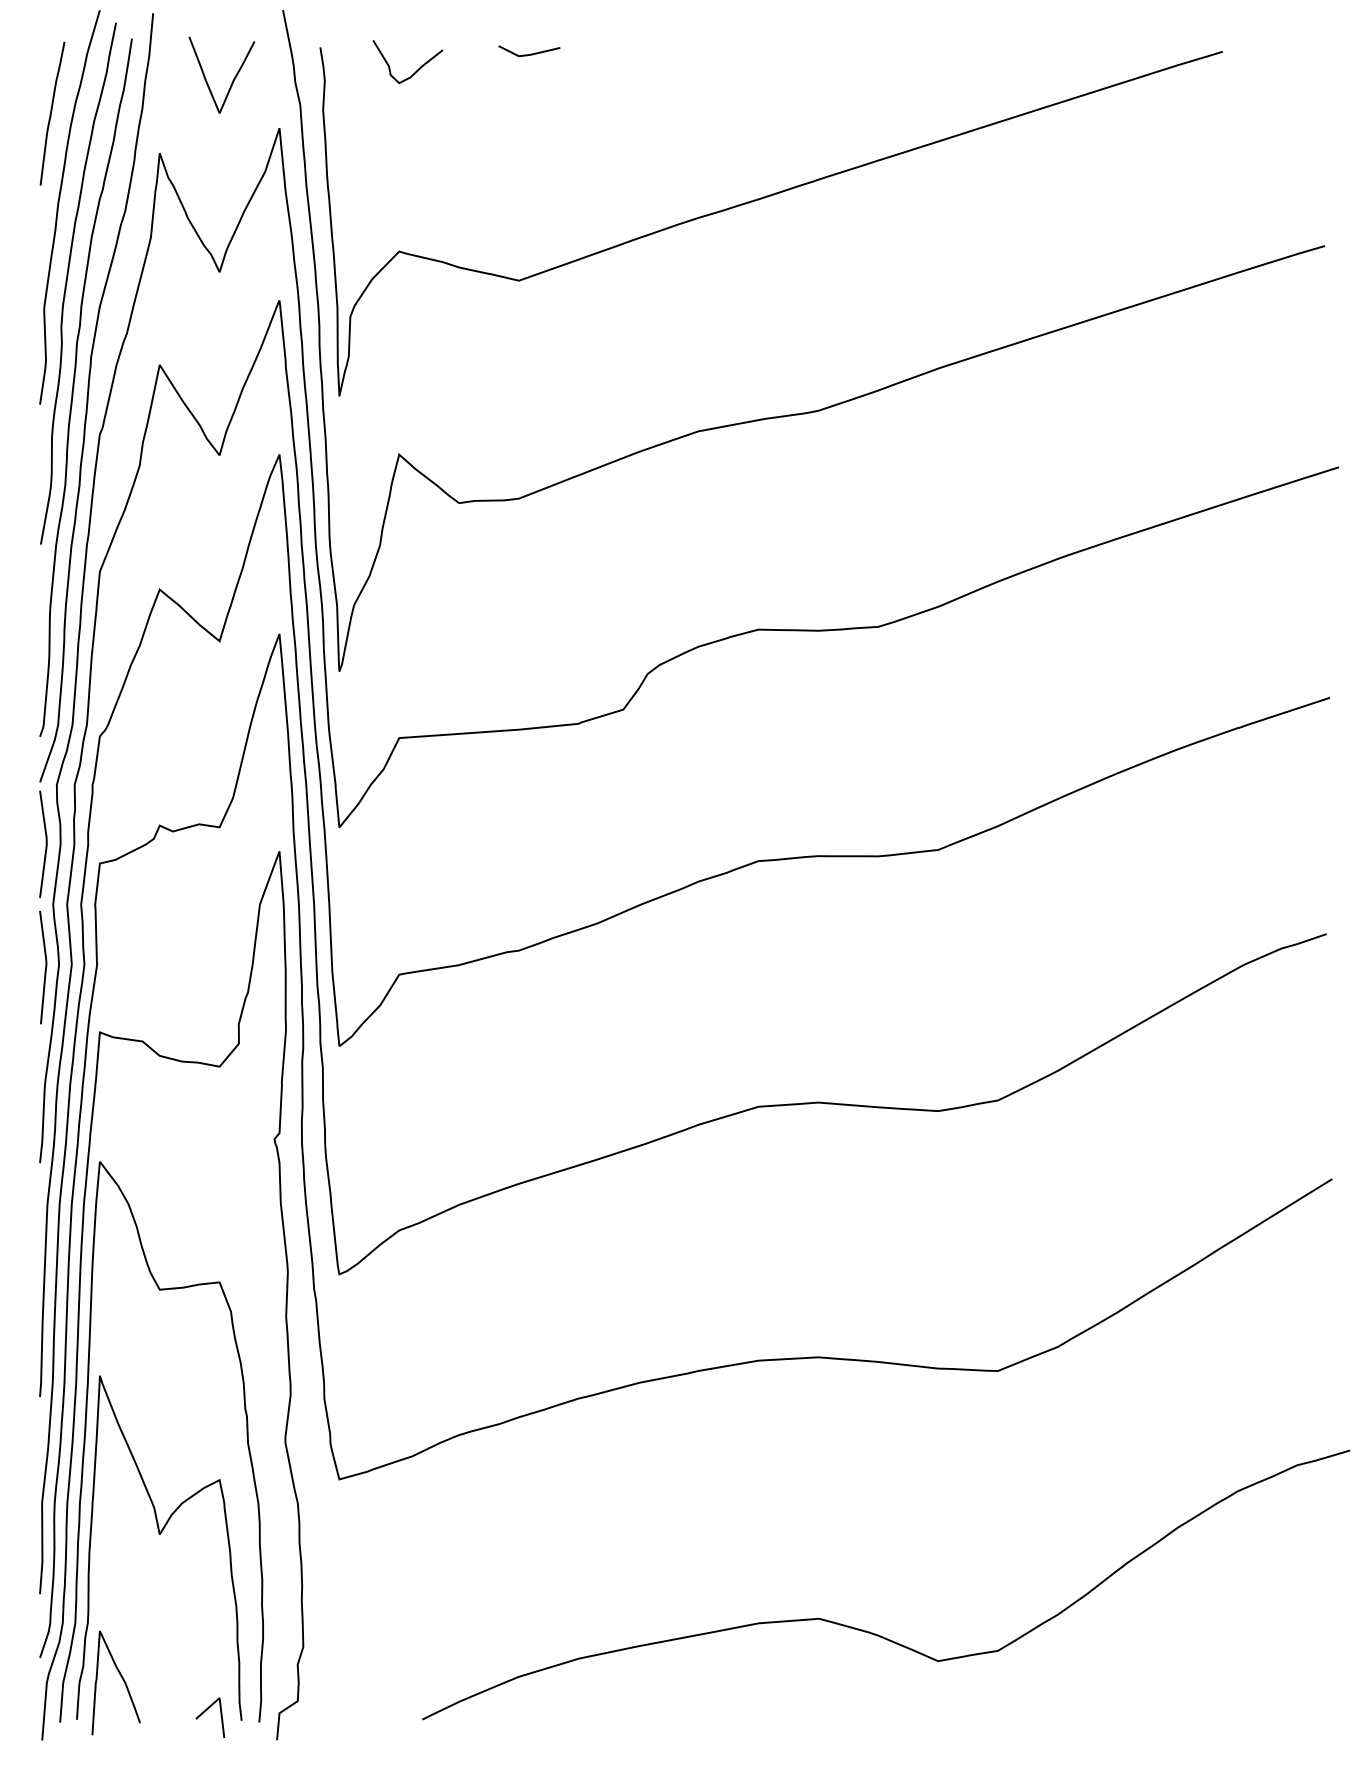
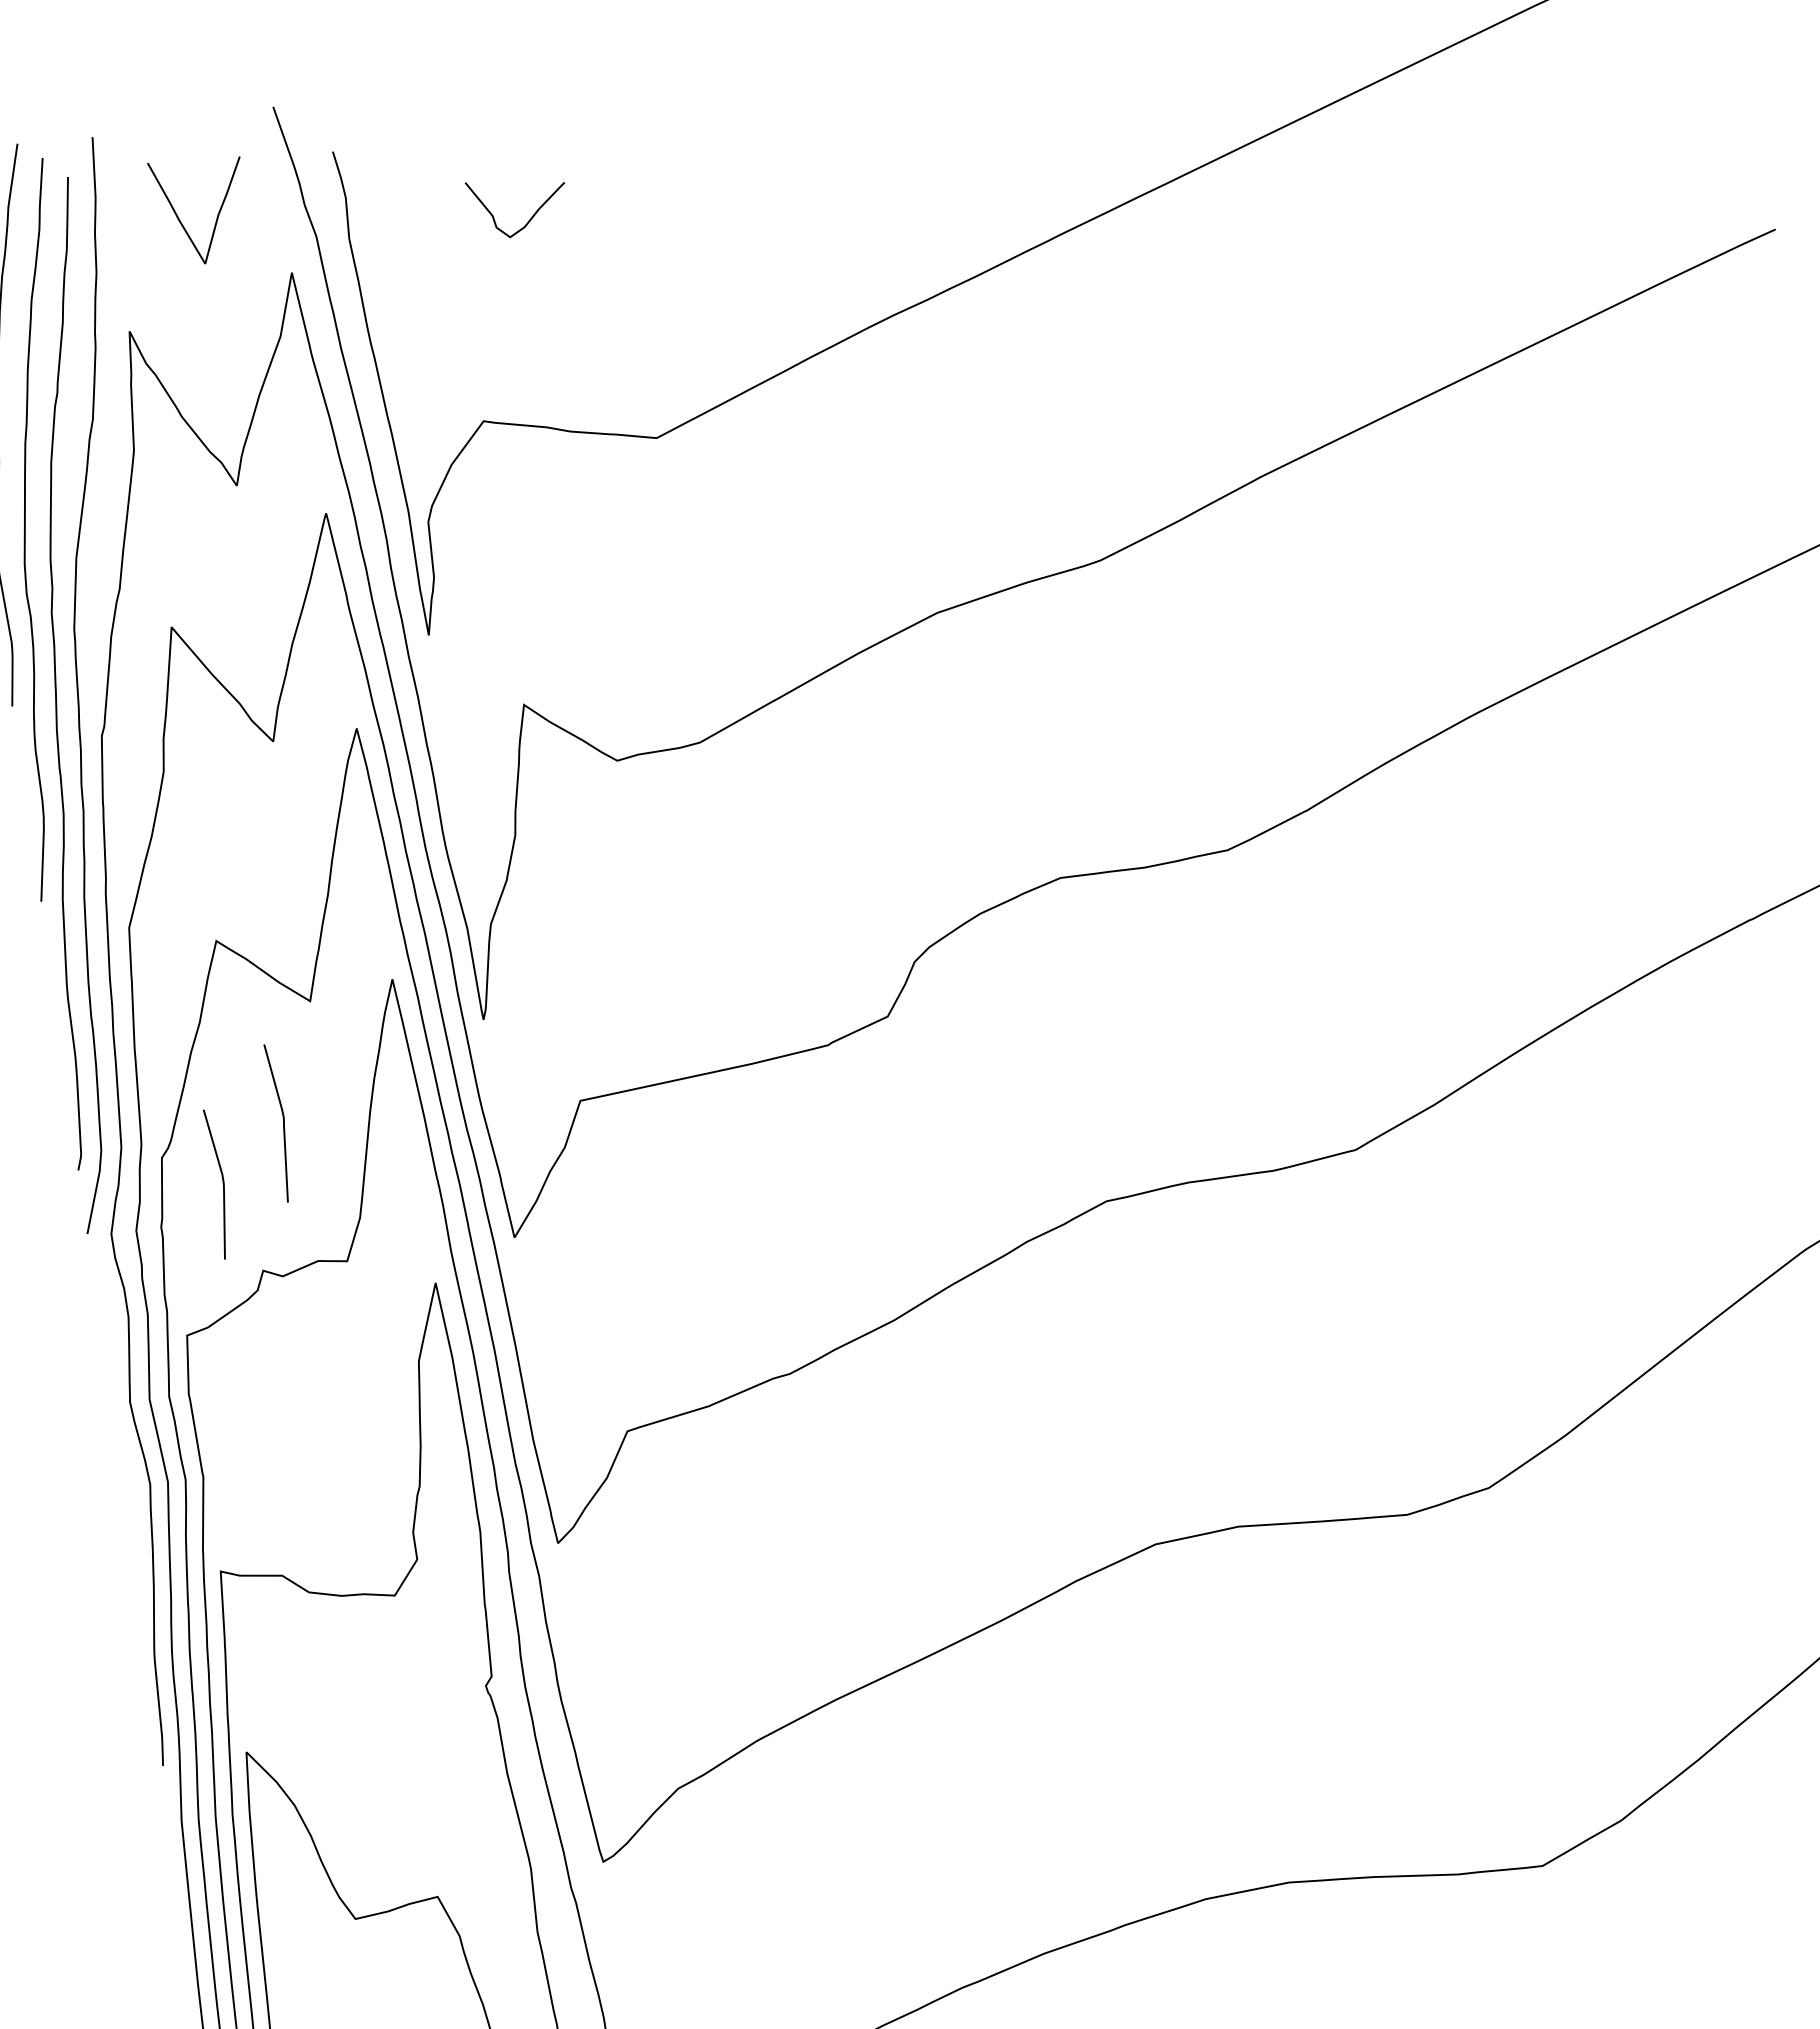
line: (530, 53) -> (627, 118), removed
curve: (416, 70) -> (531, 216), moved
line: (45, 843) -> (221, 1182), moved
curve: (45, 967) -> (283, 1122), moved

